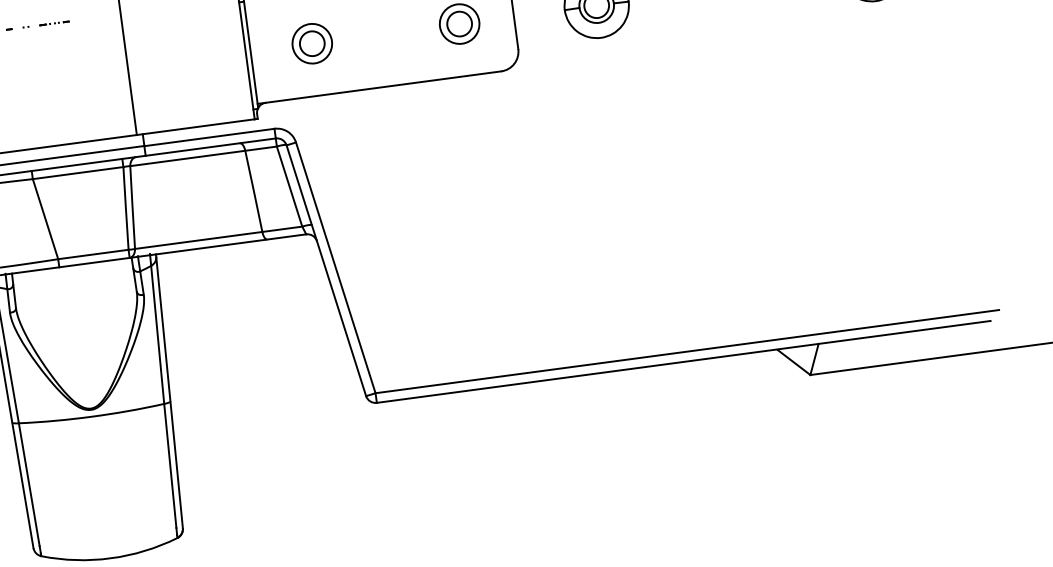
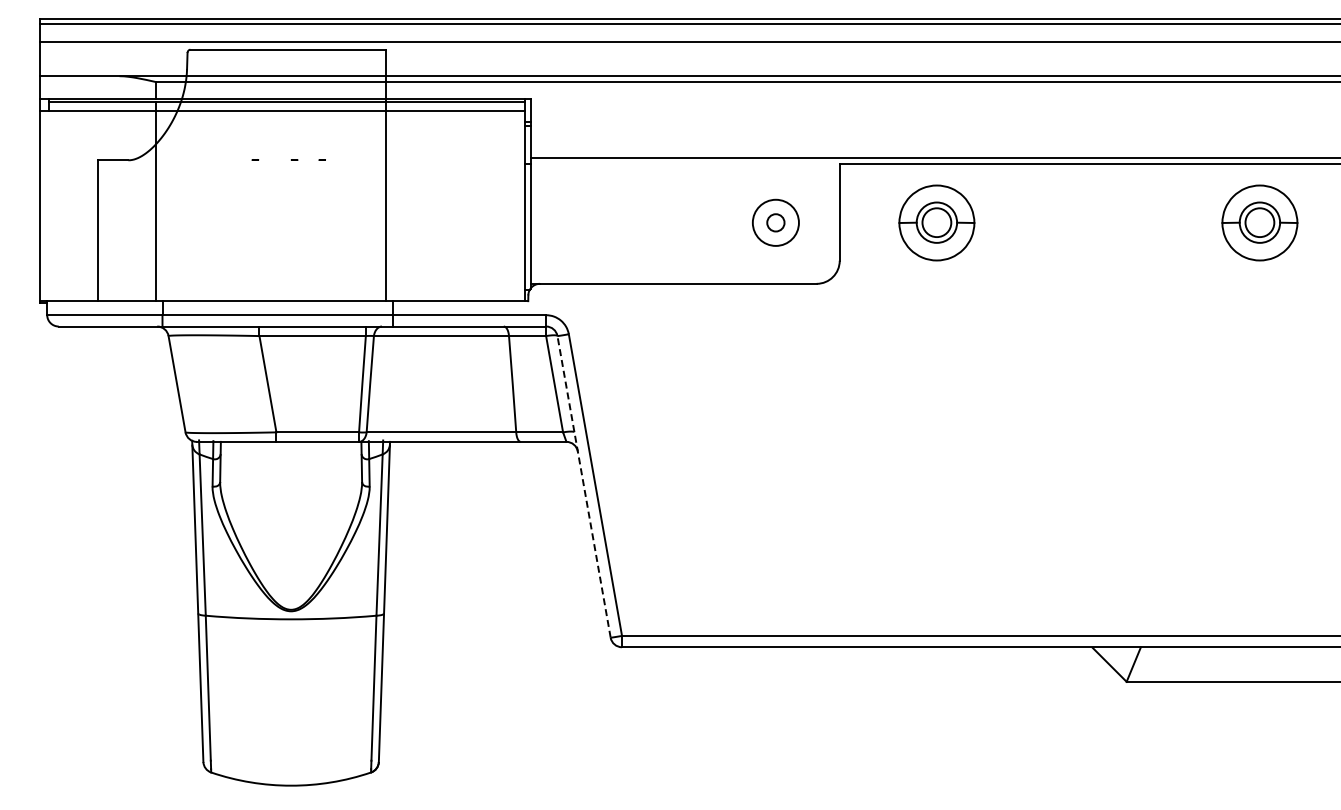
circle: (459, 23) -> (775, 222), size x0.6
part: (311, 43) -> (602, 222), removed
line: (326, 270) -> (584, 486), solid -> dashed

